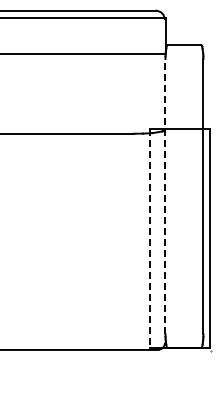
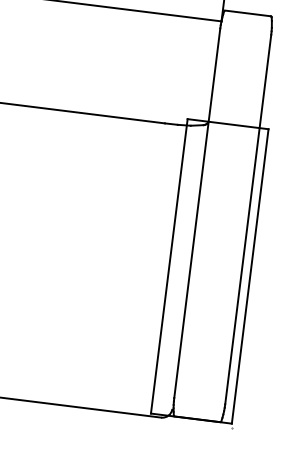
line: (165, 196) -> (197, 212), dashed -> solid
line: (149, 238) -> (168, 266), dashed -> solid

